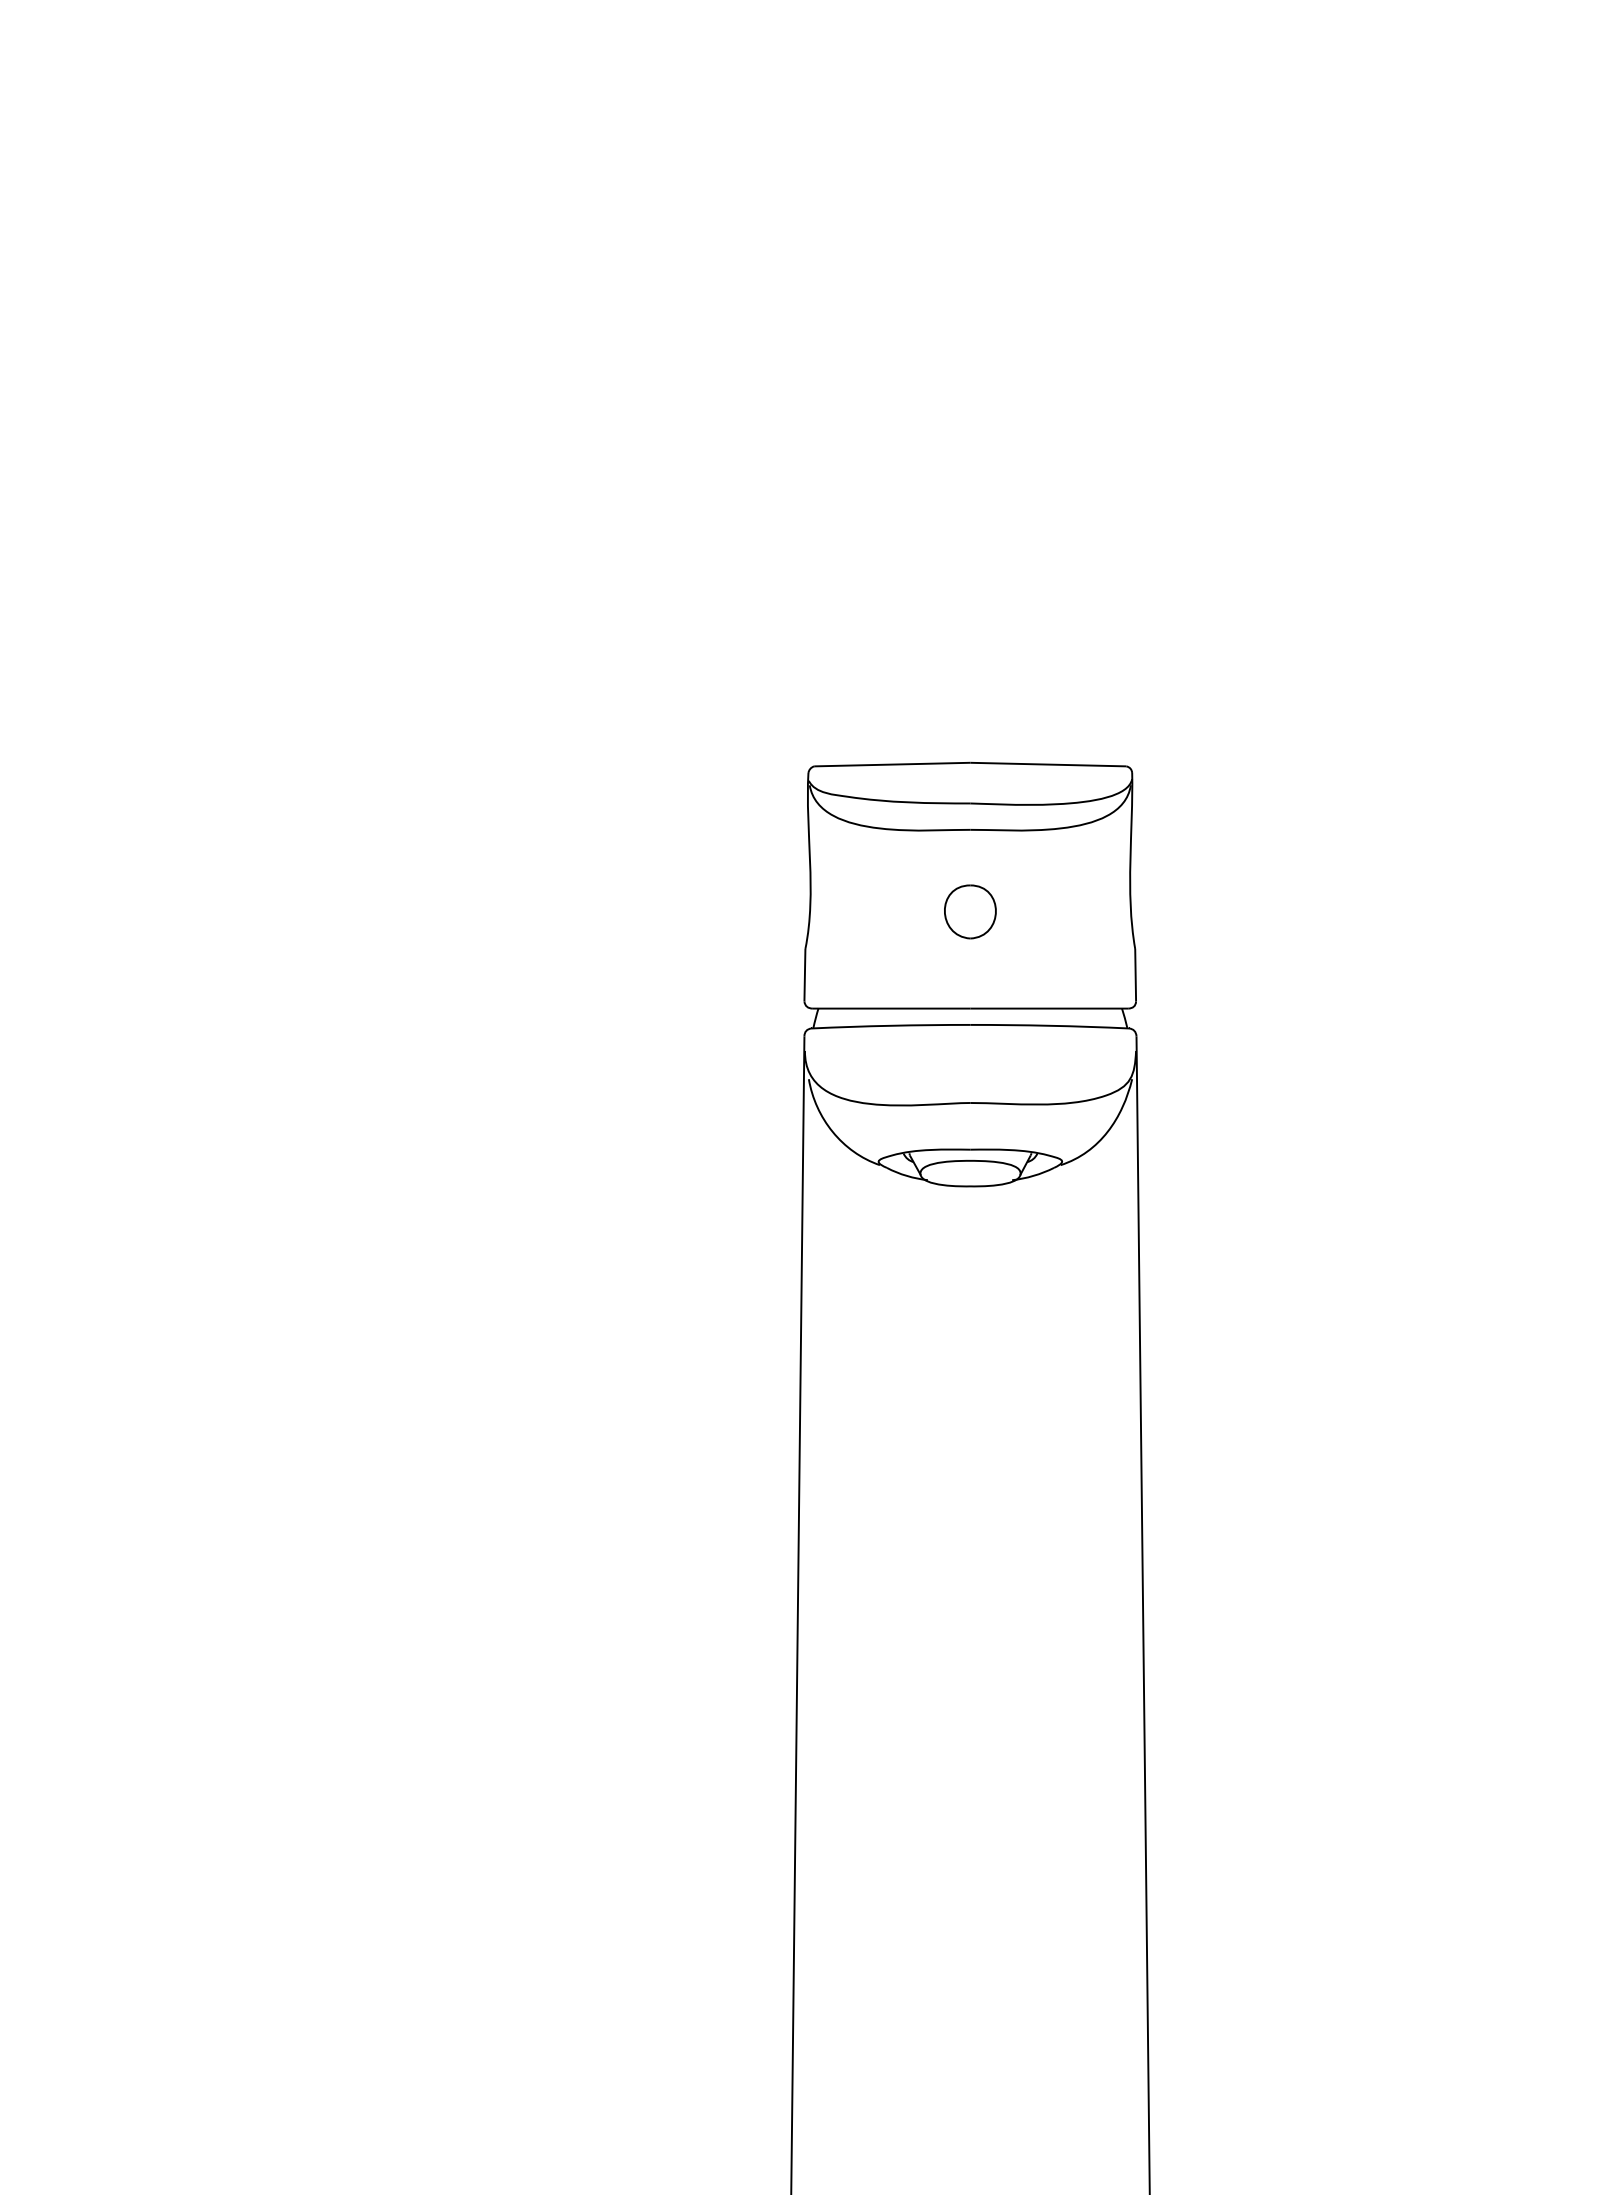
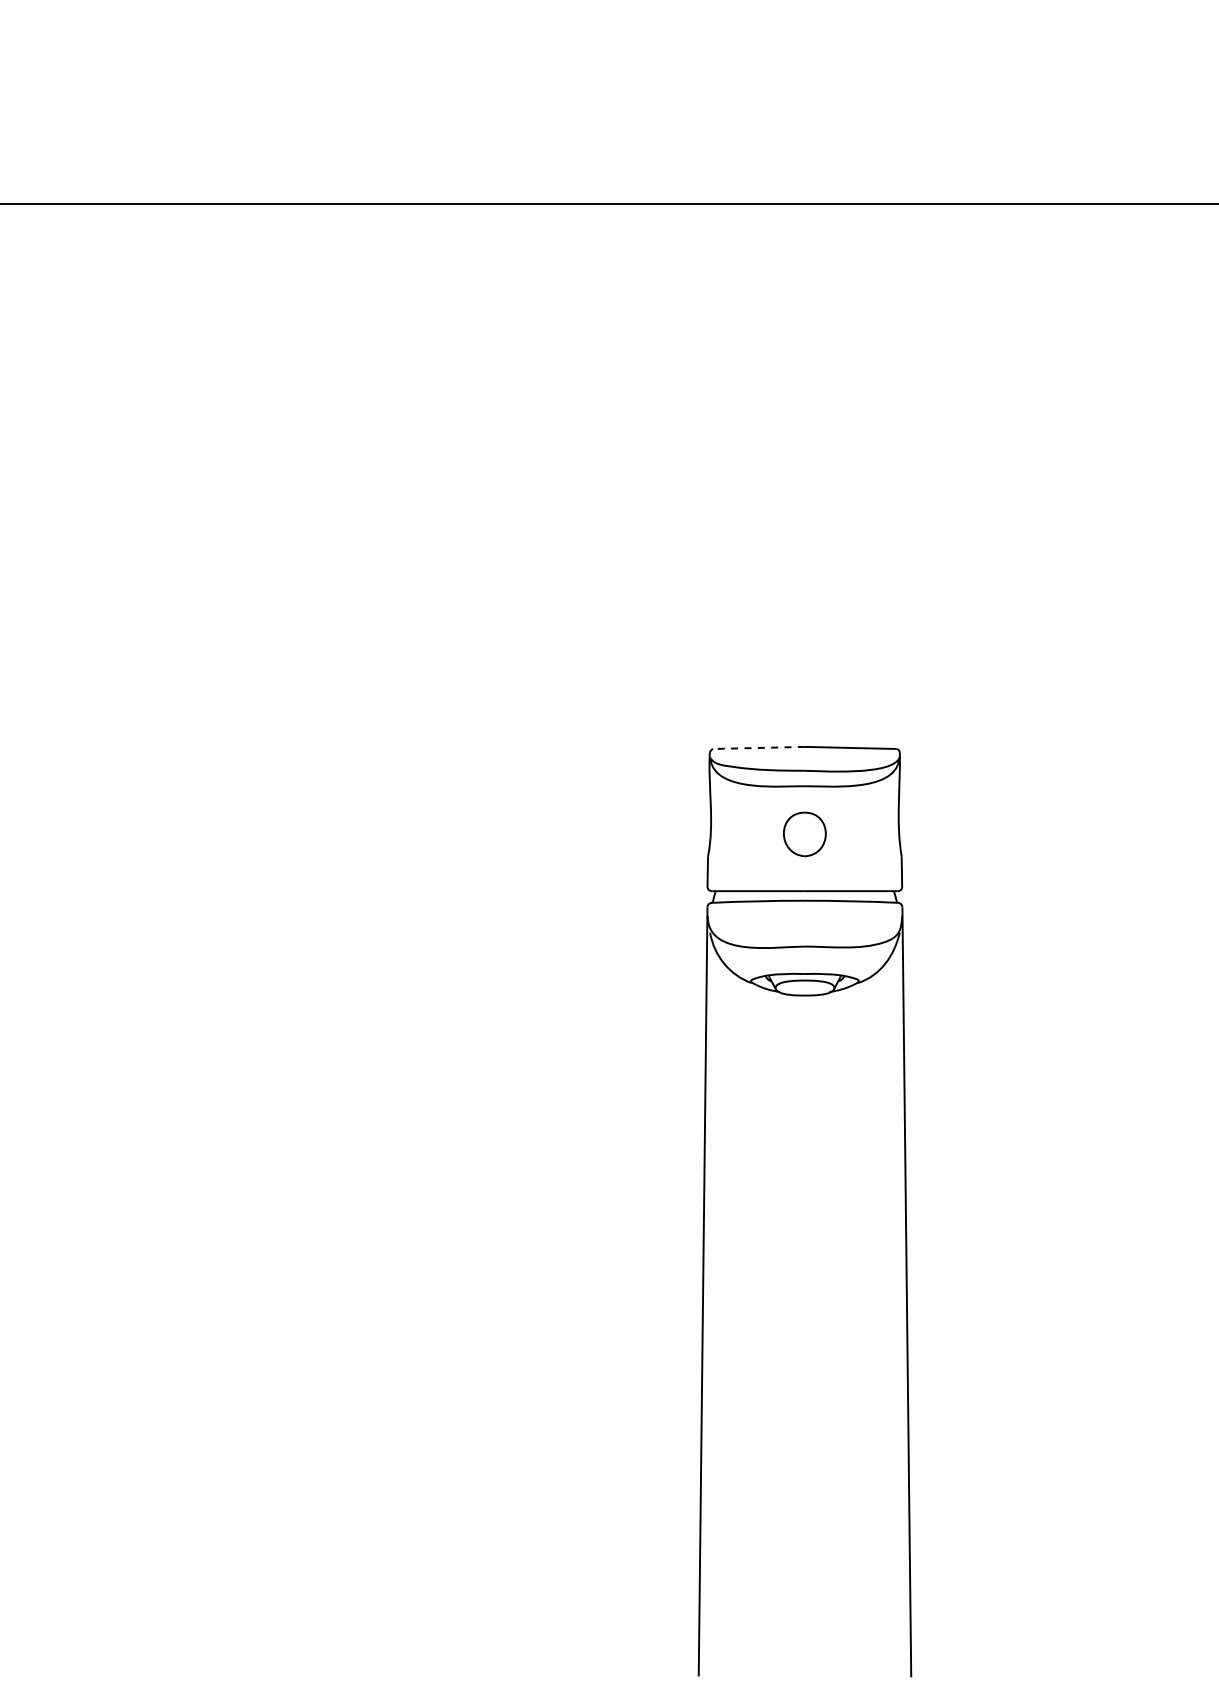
line: (893, 763) -> (759, 747), solid -> dashed
part: (969, 912) -> (804, 834), size x1.4

